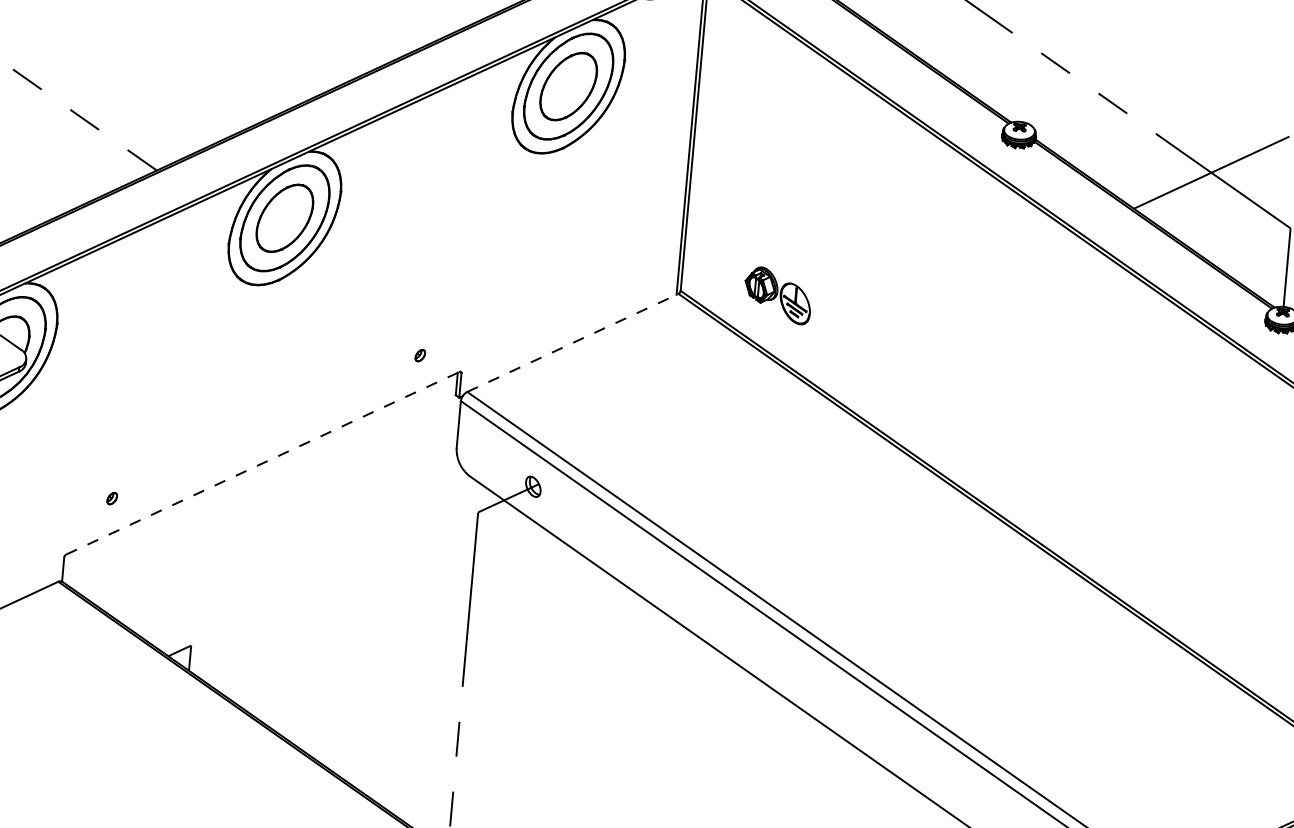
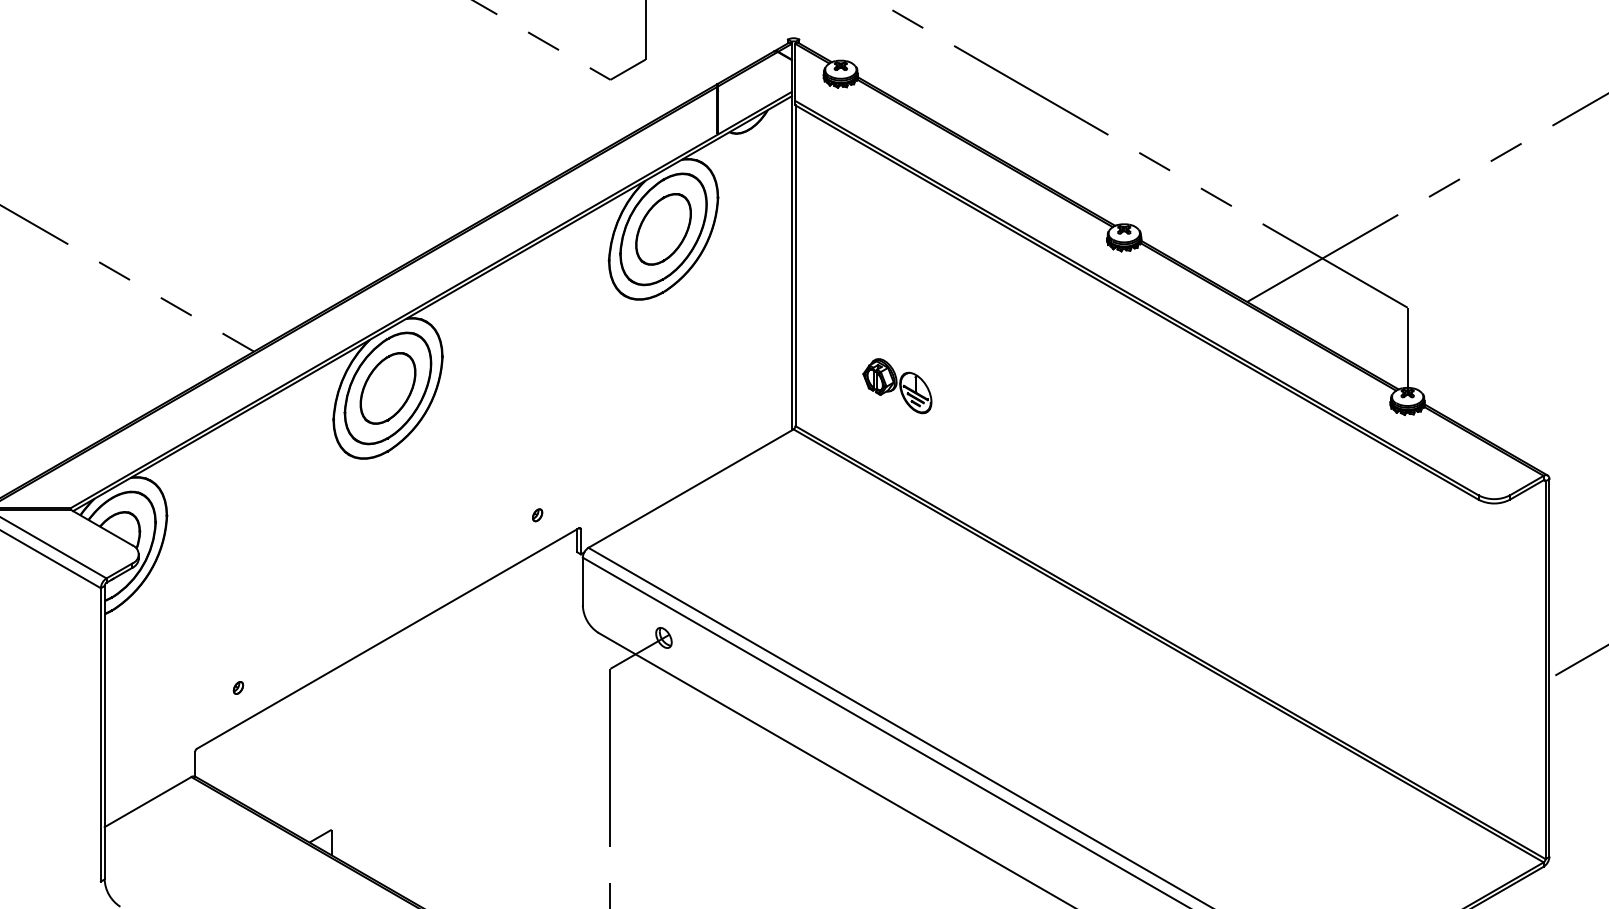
part: (777, 295) -> (897, 386), moved
line: (573, 342) -> (691, 488), dashed -> solid
line: (263, 463) -> (388, 638), dashed -> solid

